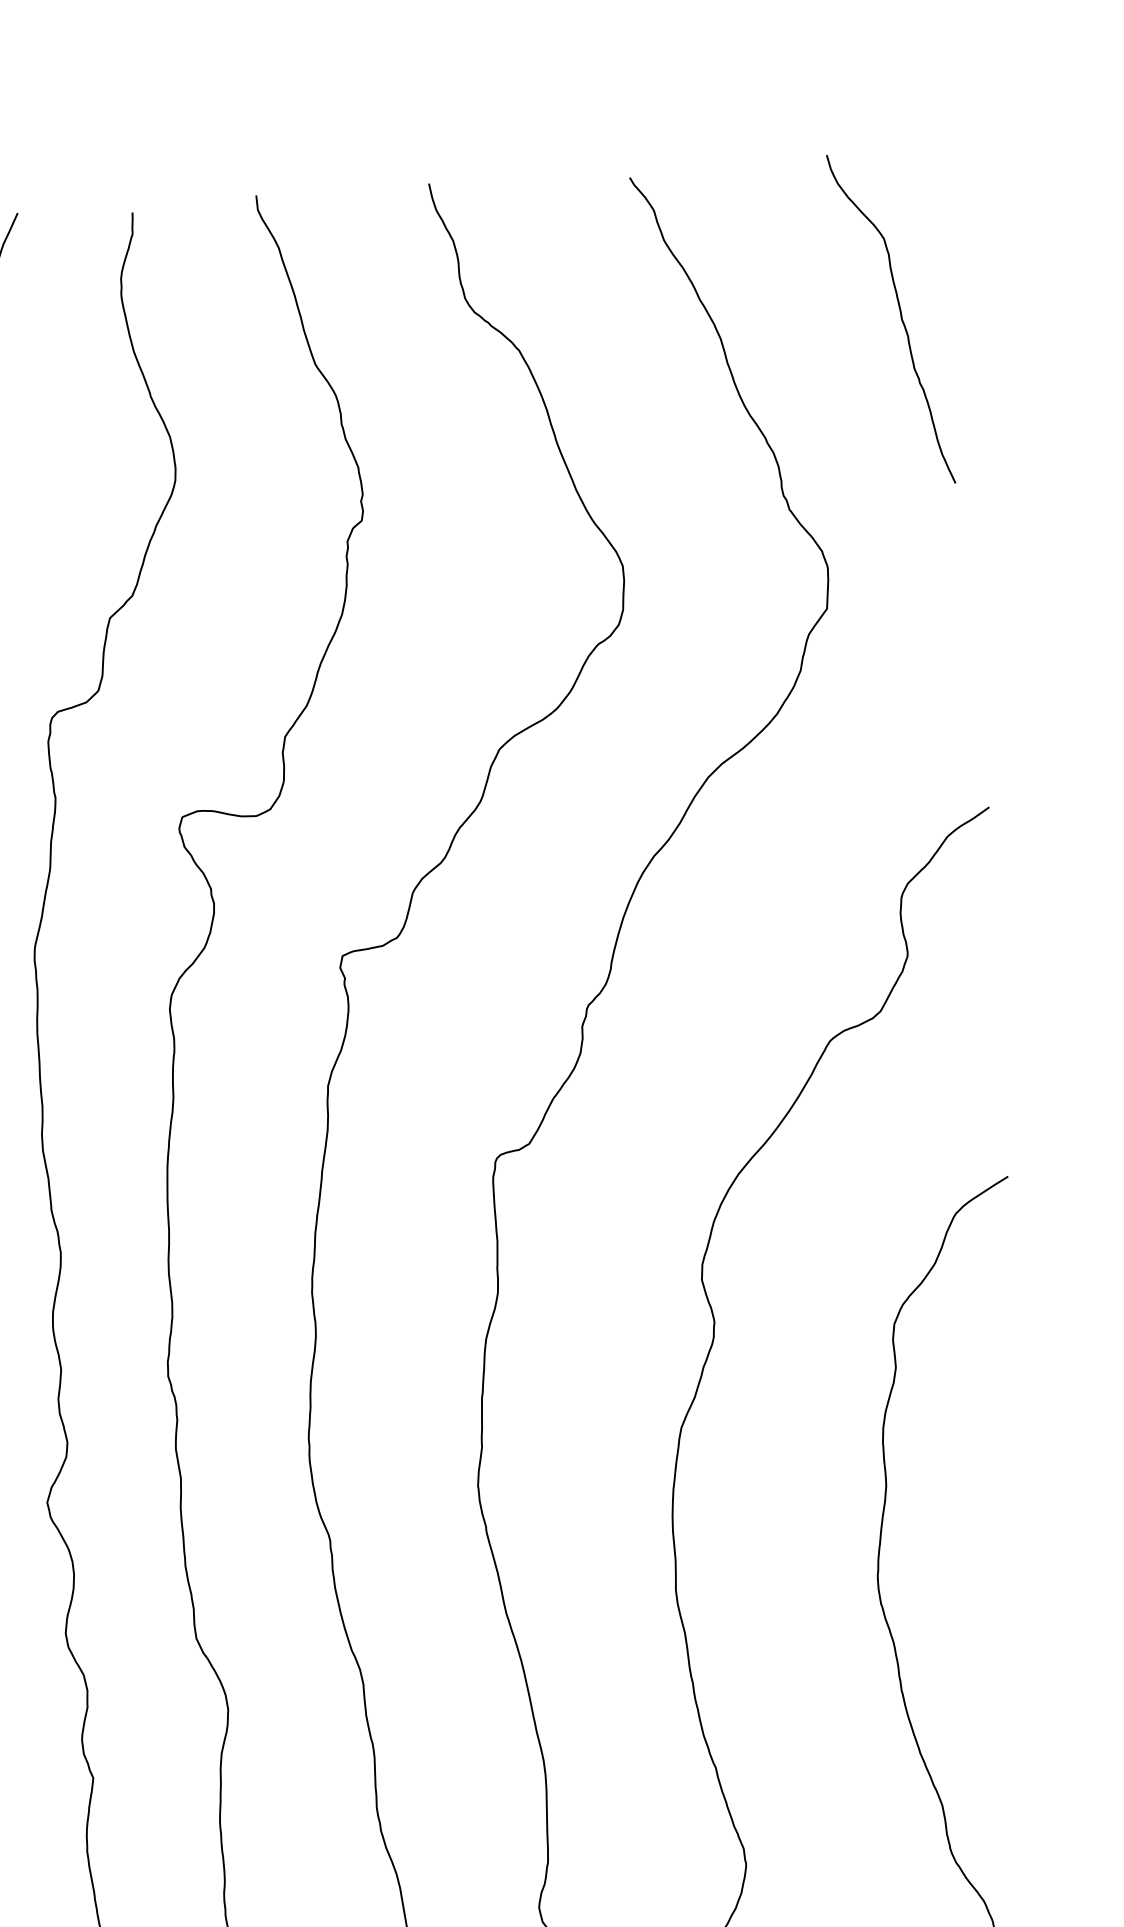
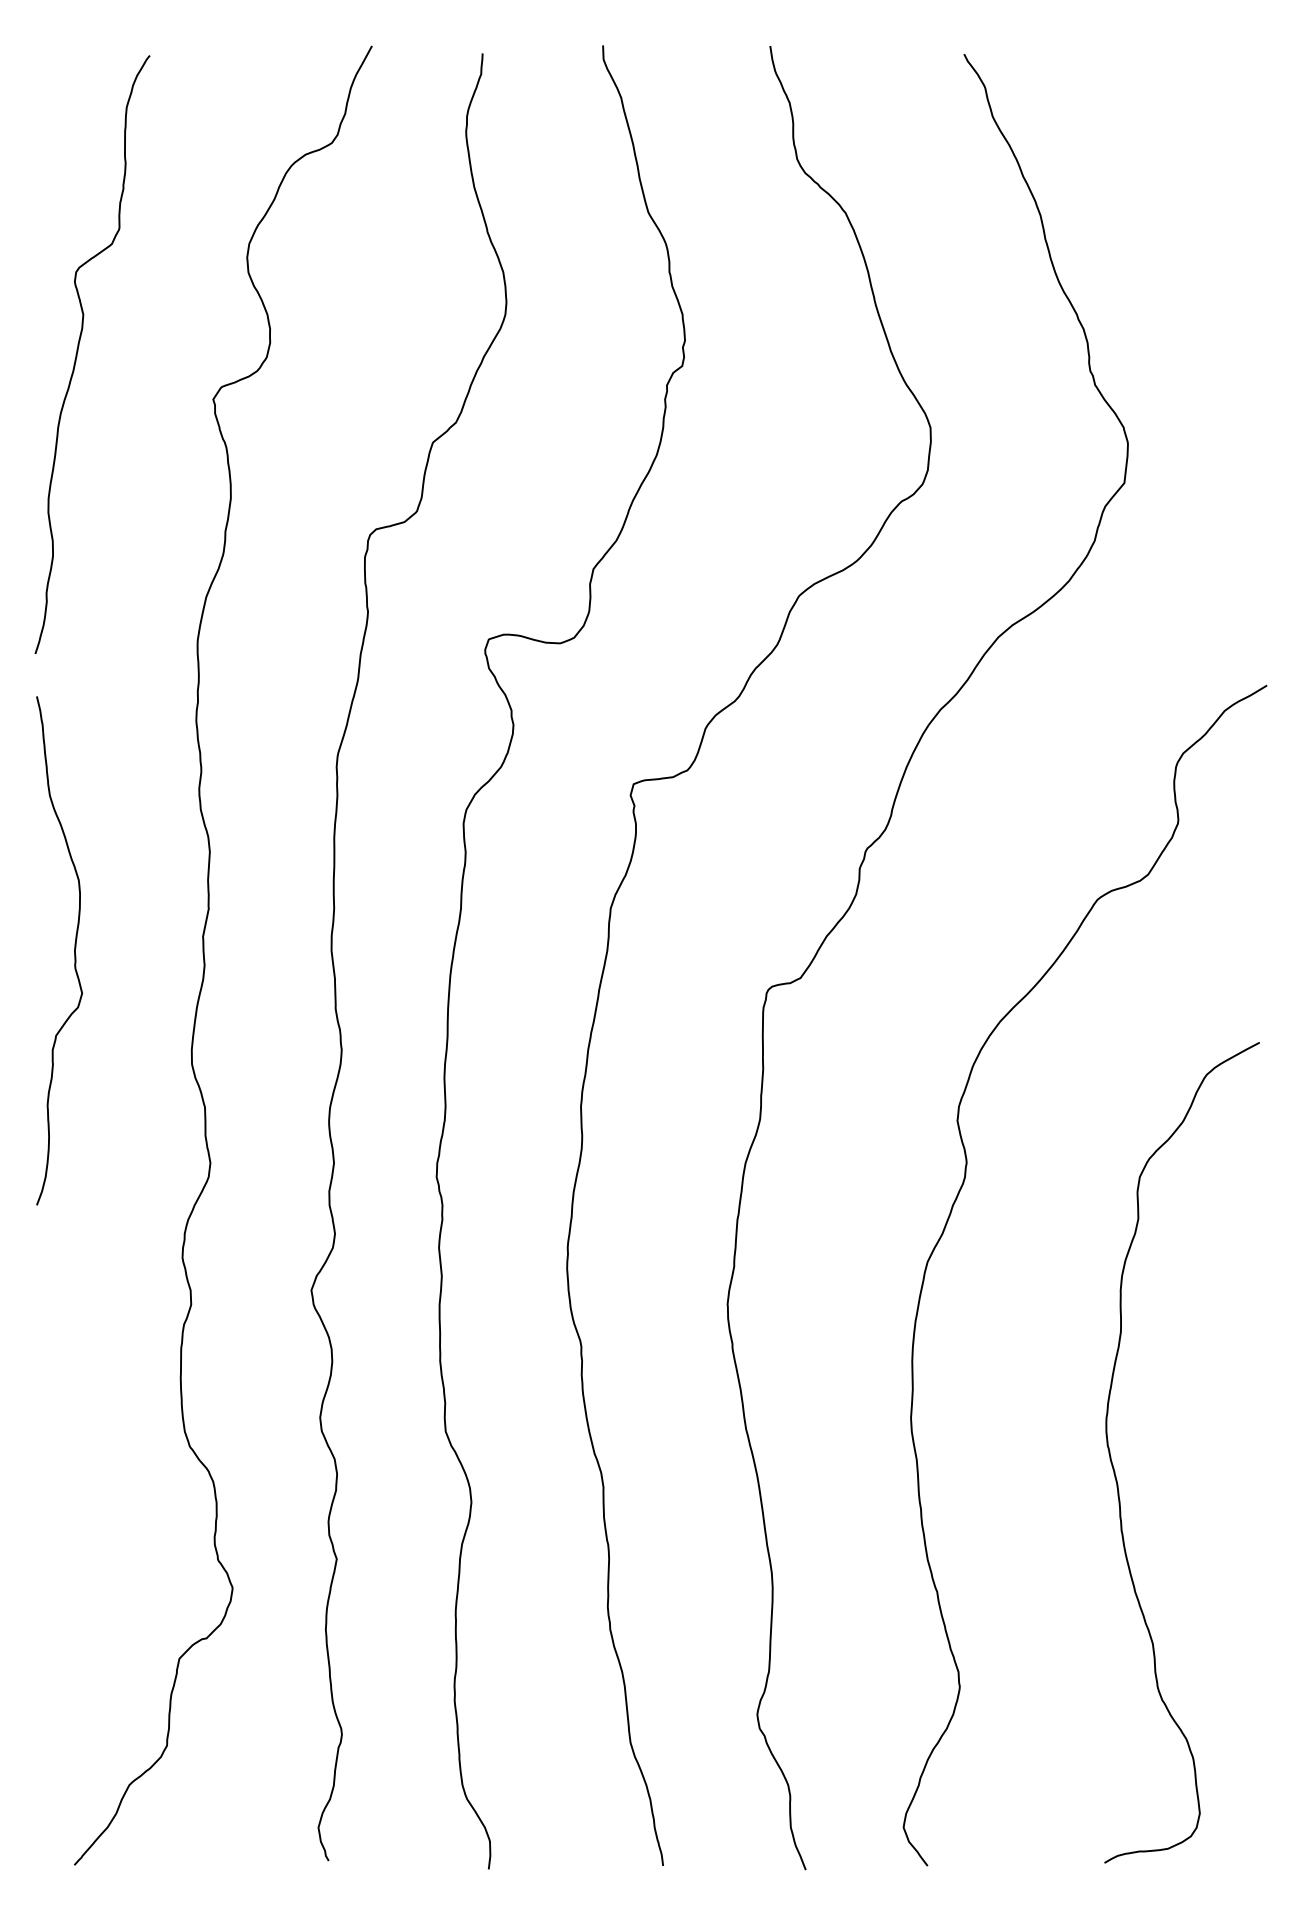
curve: (900, 318) -> (1215, 208), removed

